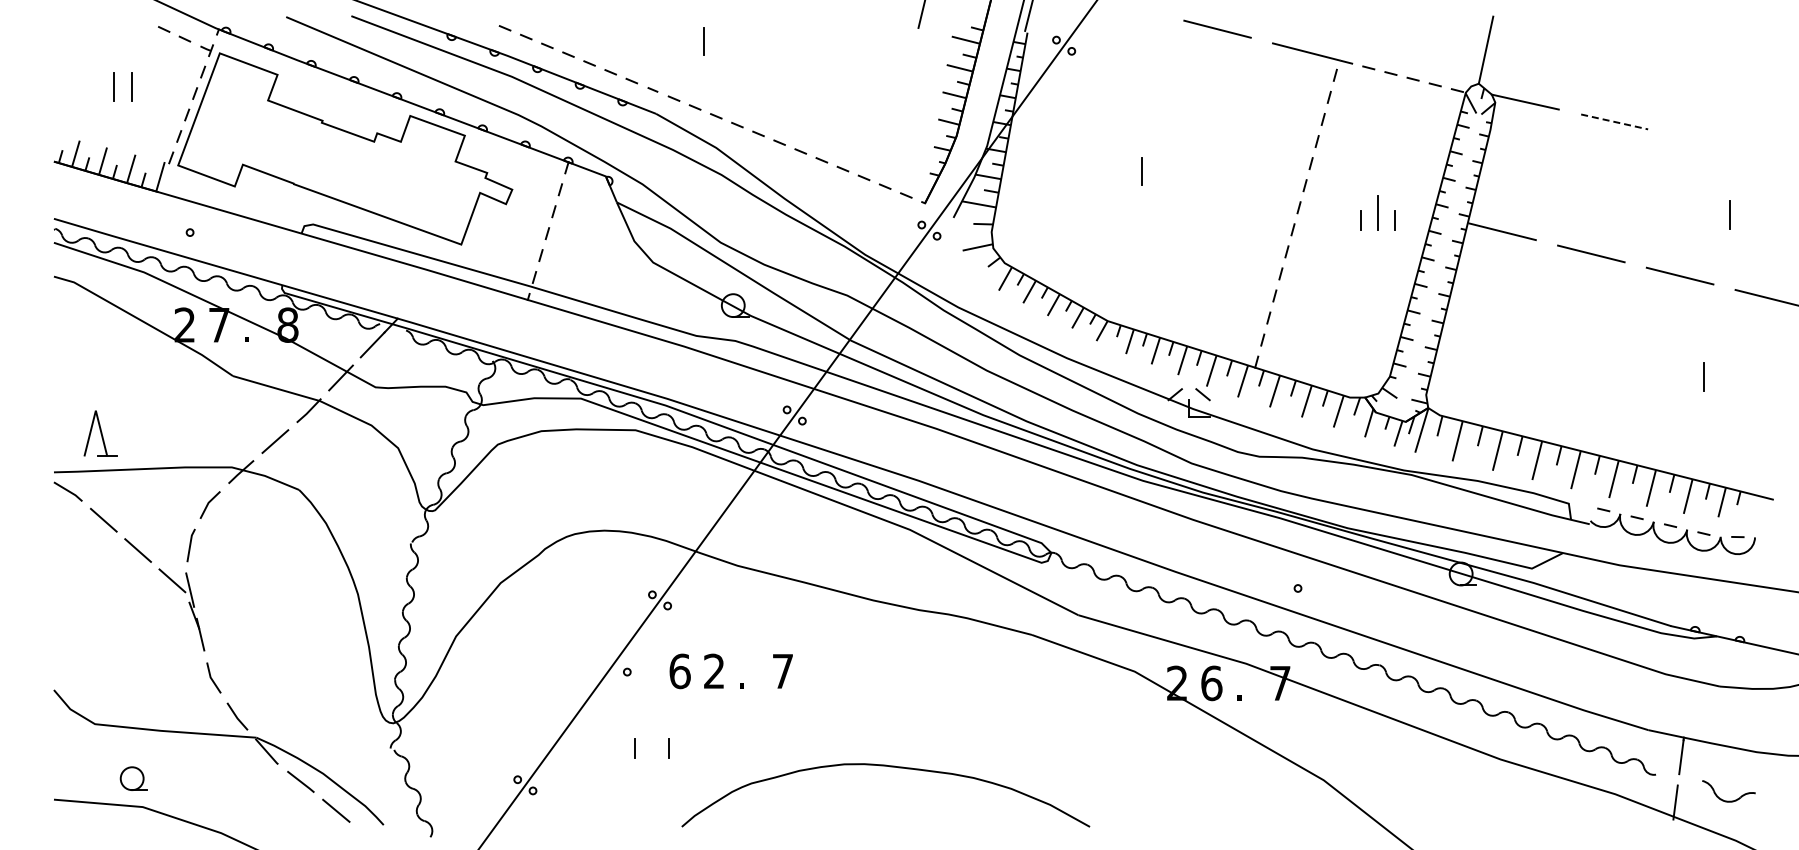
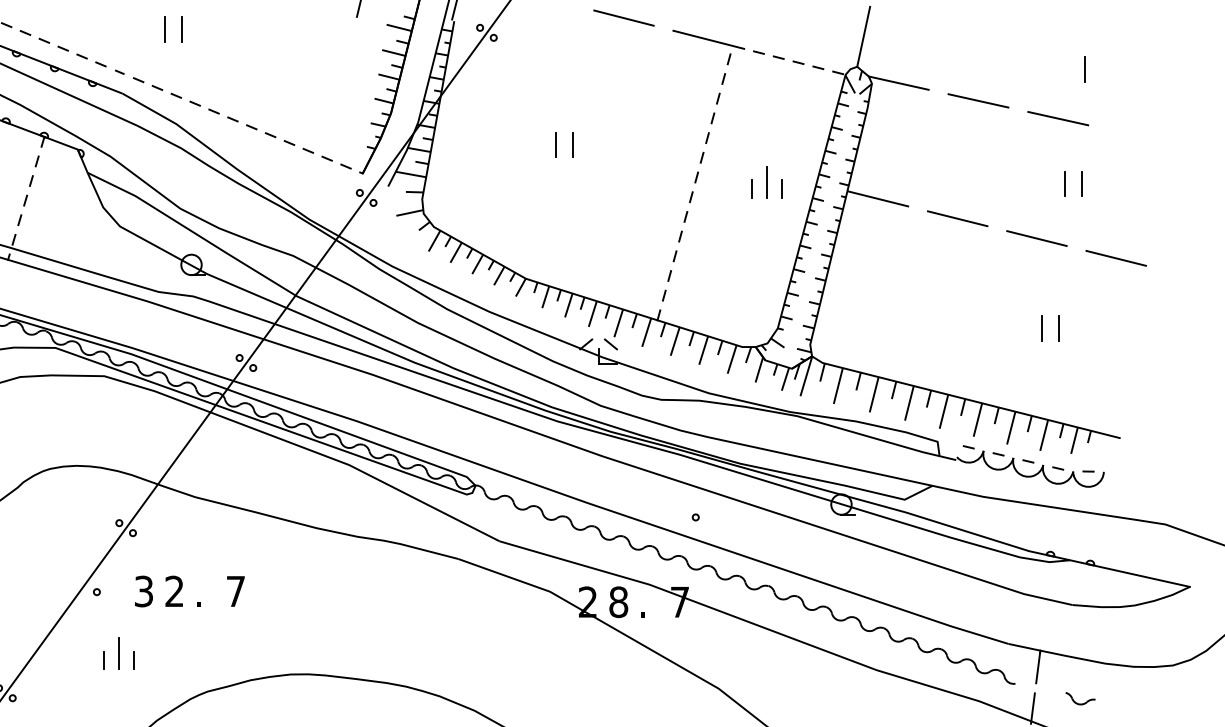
line: (722, 41) -> (181, 29), added
line: (1733, 86) -> (1084, 69), added
line: (1615, 122) -> (979, 101), dashed -> solid
line: (1703, 141) -> (1057, 118), added
line: (1160, 171) -> (572, 145), added
line: (1711, 214) -> (1064, 183), added
line: (1686, 376) -> (1042, 328), added
text: (679, 671) -> (143, 591), 6 -> 3
text: (1211, 682) -> (618, 601), 6 -> 8
line: (652, 740) -> (119, 653), added
part: (1728, 791) -> (1080, 698), size x0.62

